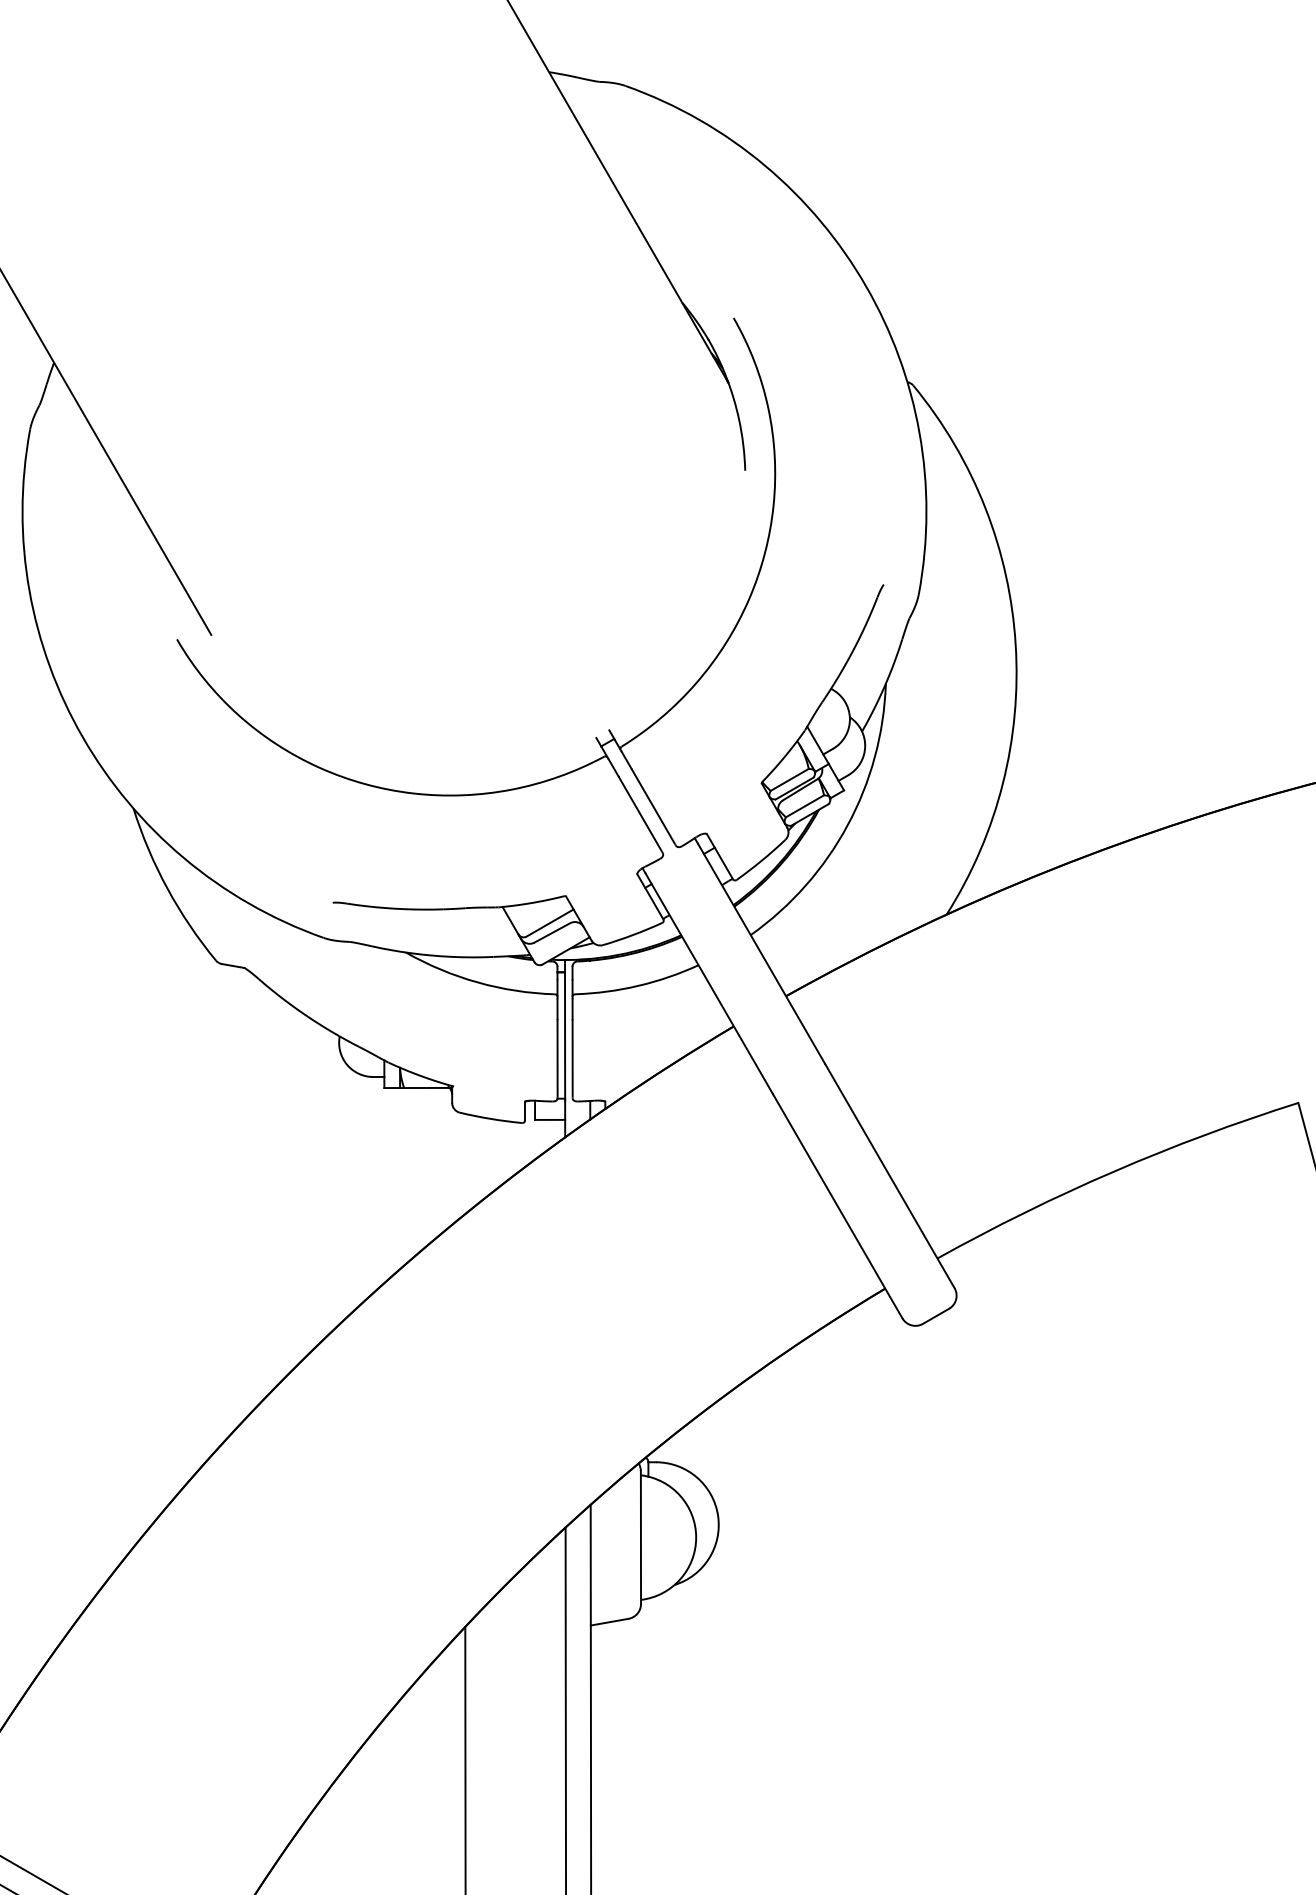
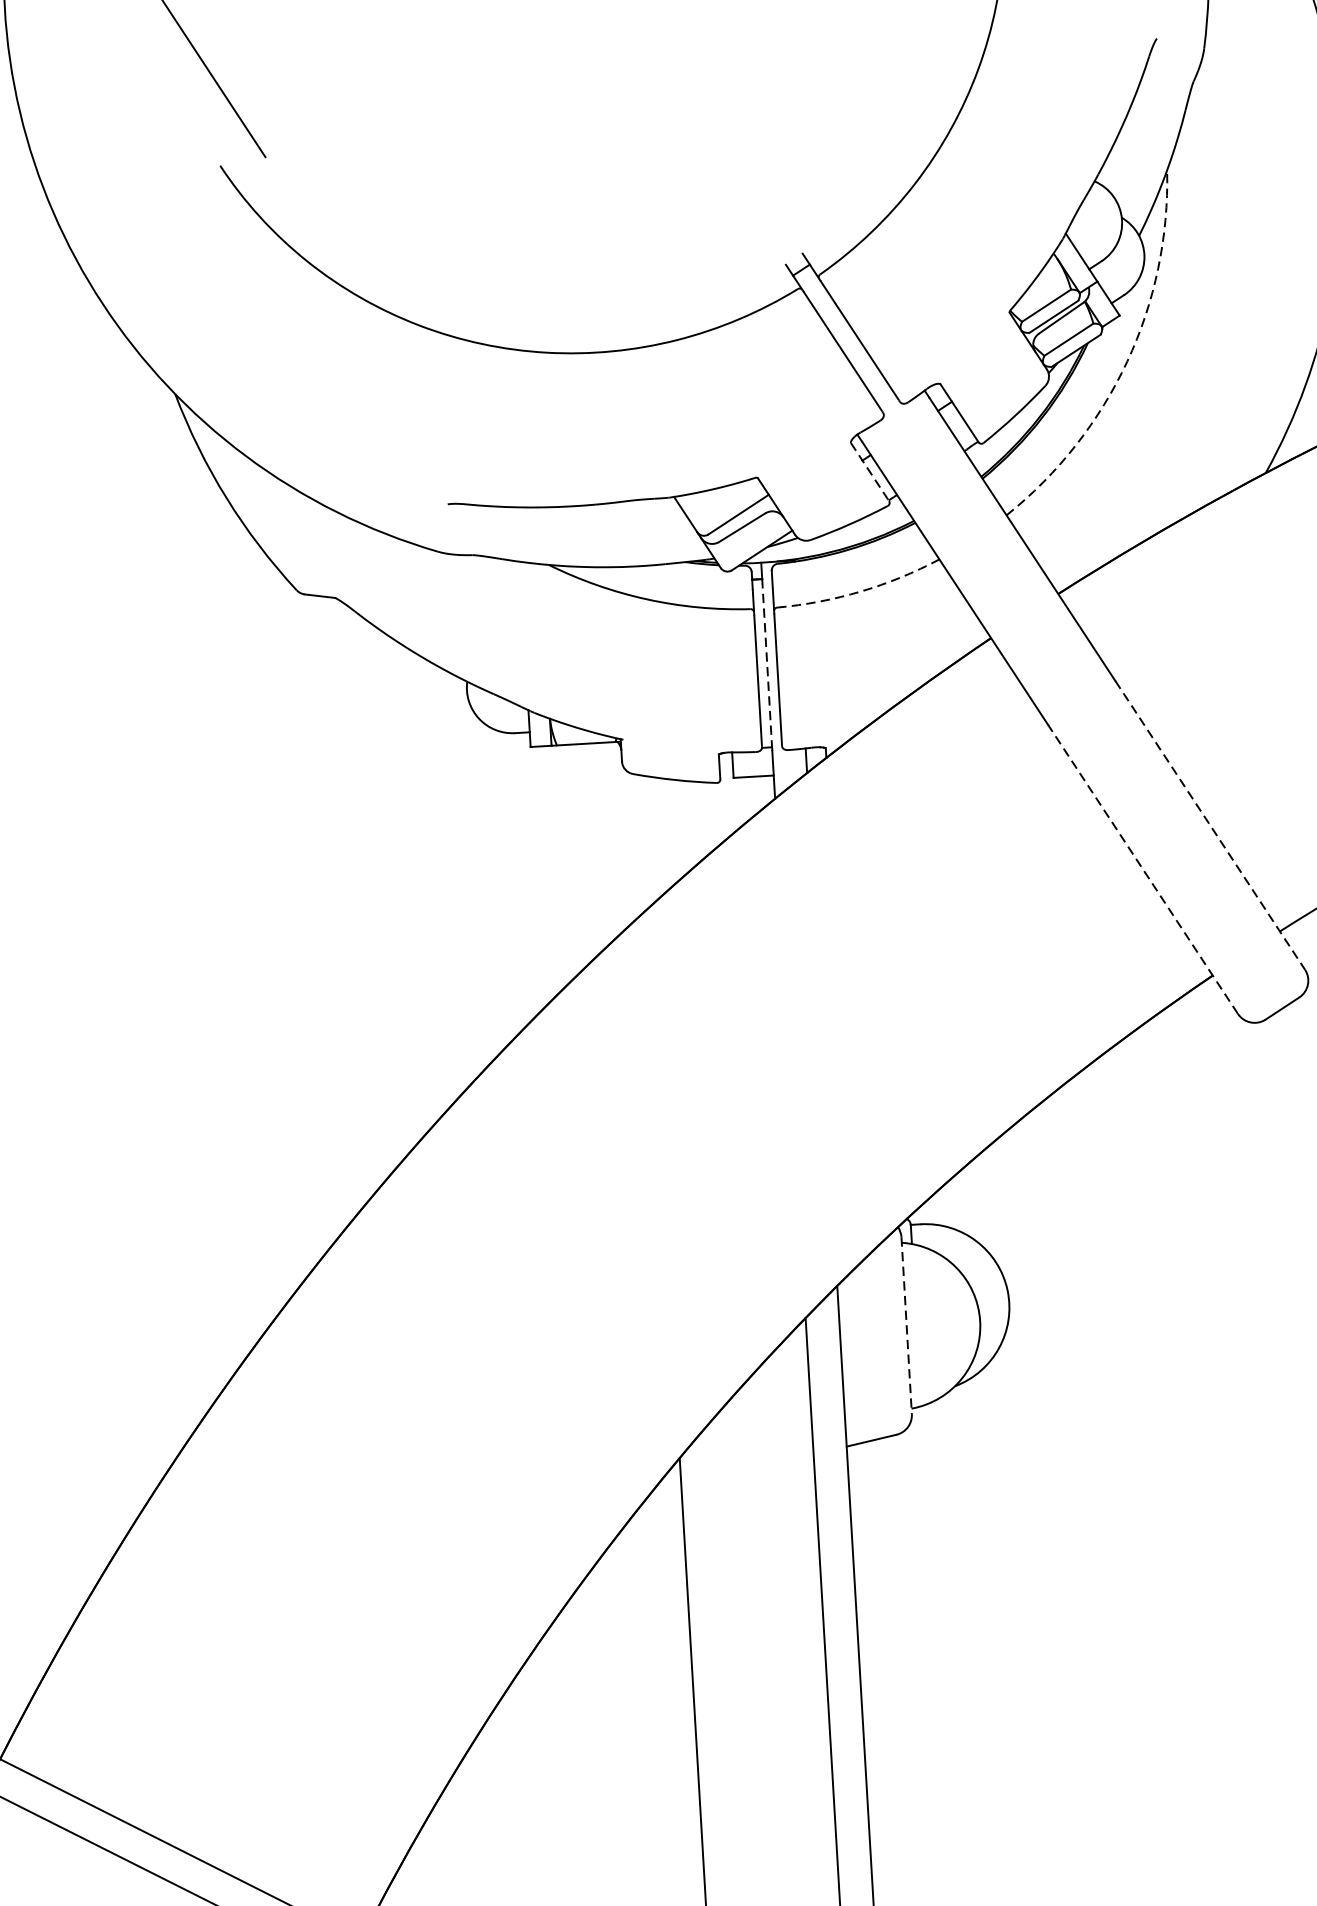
arc: (847, 825) -> (1126, 362), solid -> dashed
line: (650, 897) -> (870, 472), solid -> dashed
arc: (638, 985) -> (861, 591), solid -> dashed
line: (565, 1036) -> (767, 664), solid -> dashed
line: (889, 1176) -> (1209, 825), solid -> dashed
line: (837, 1206) -> (1142, 869), solid -> dashed
line: (640, 1538) -> (906, 1326), solid -> dashed

